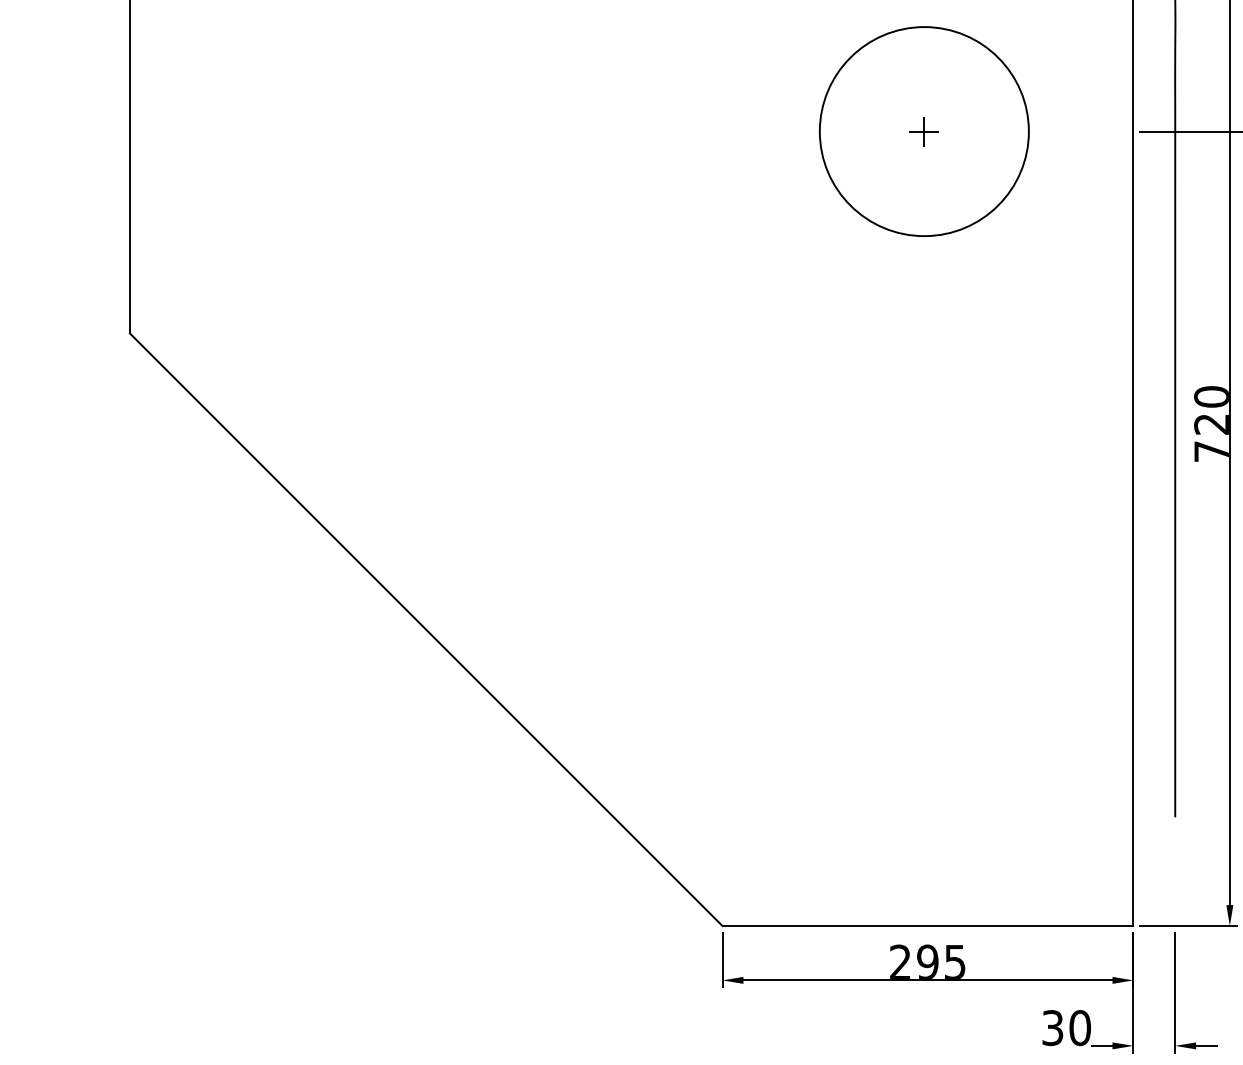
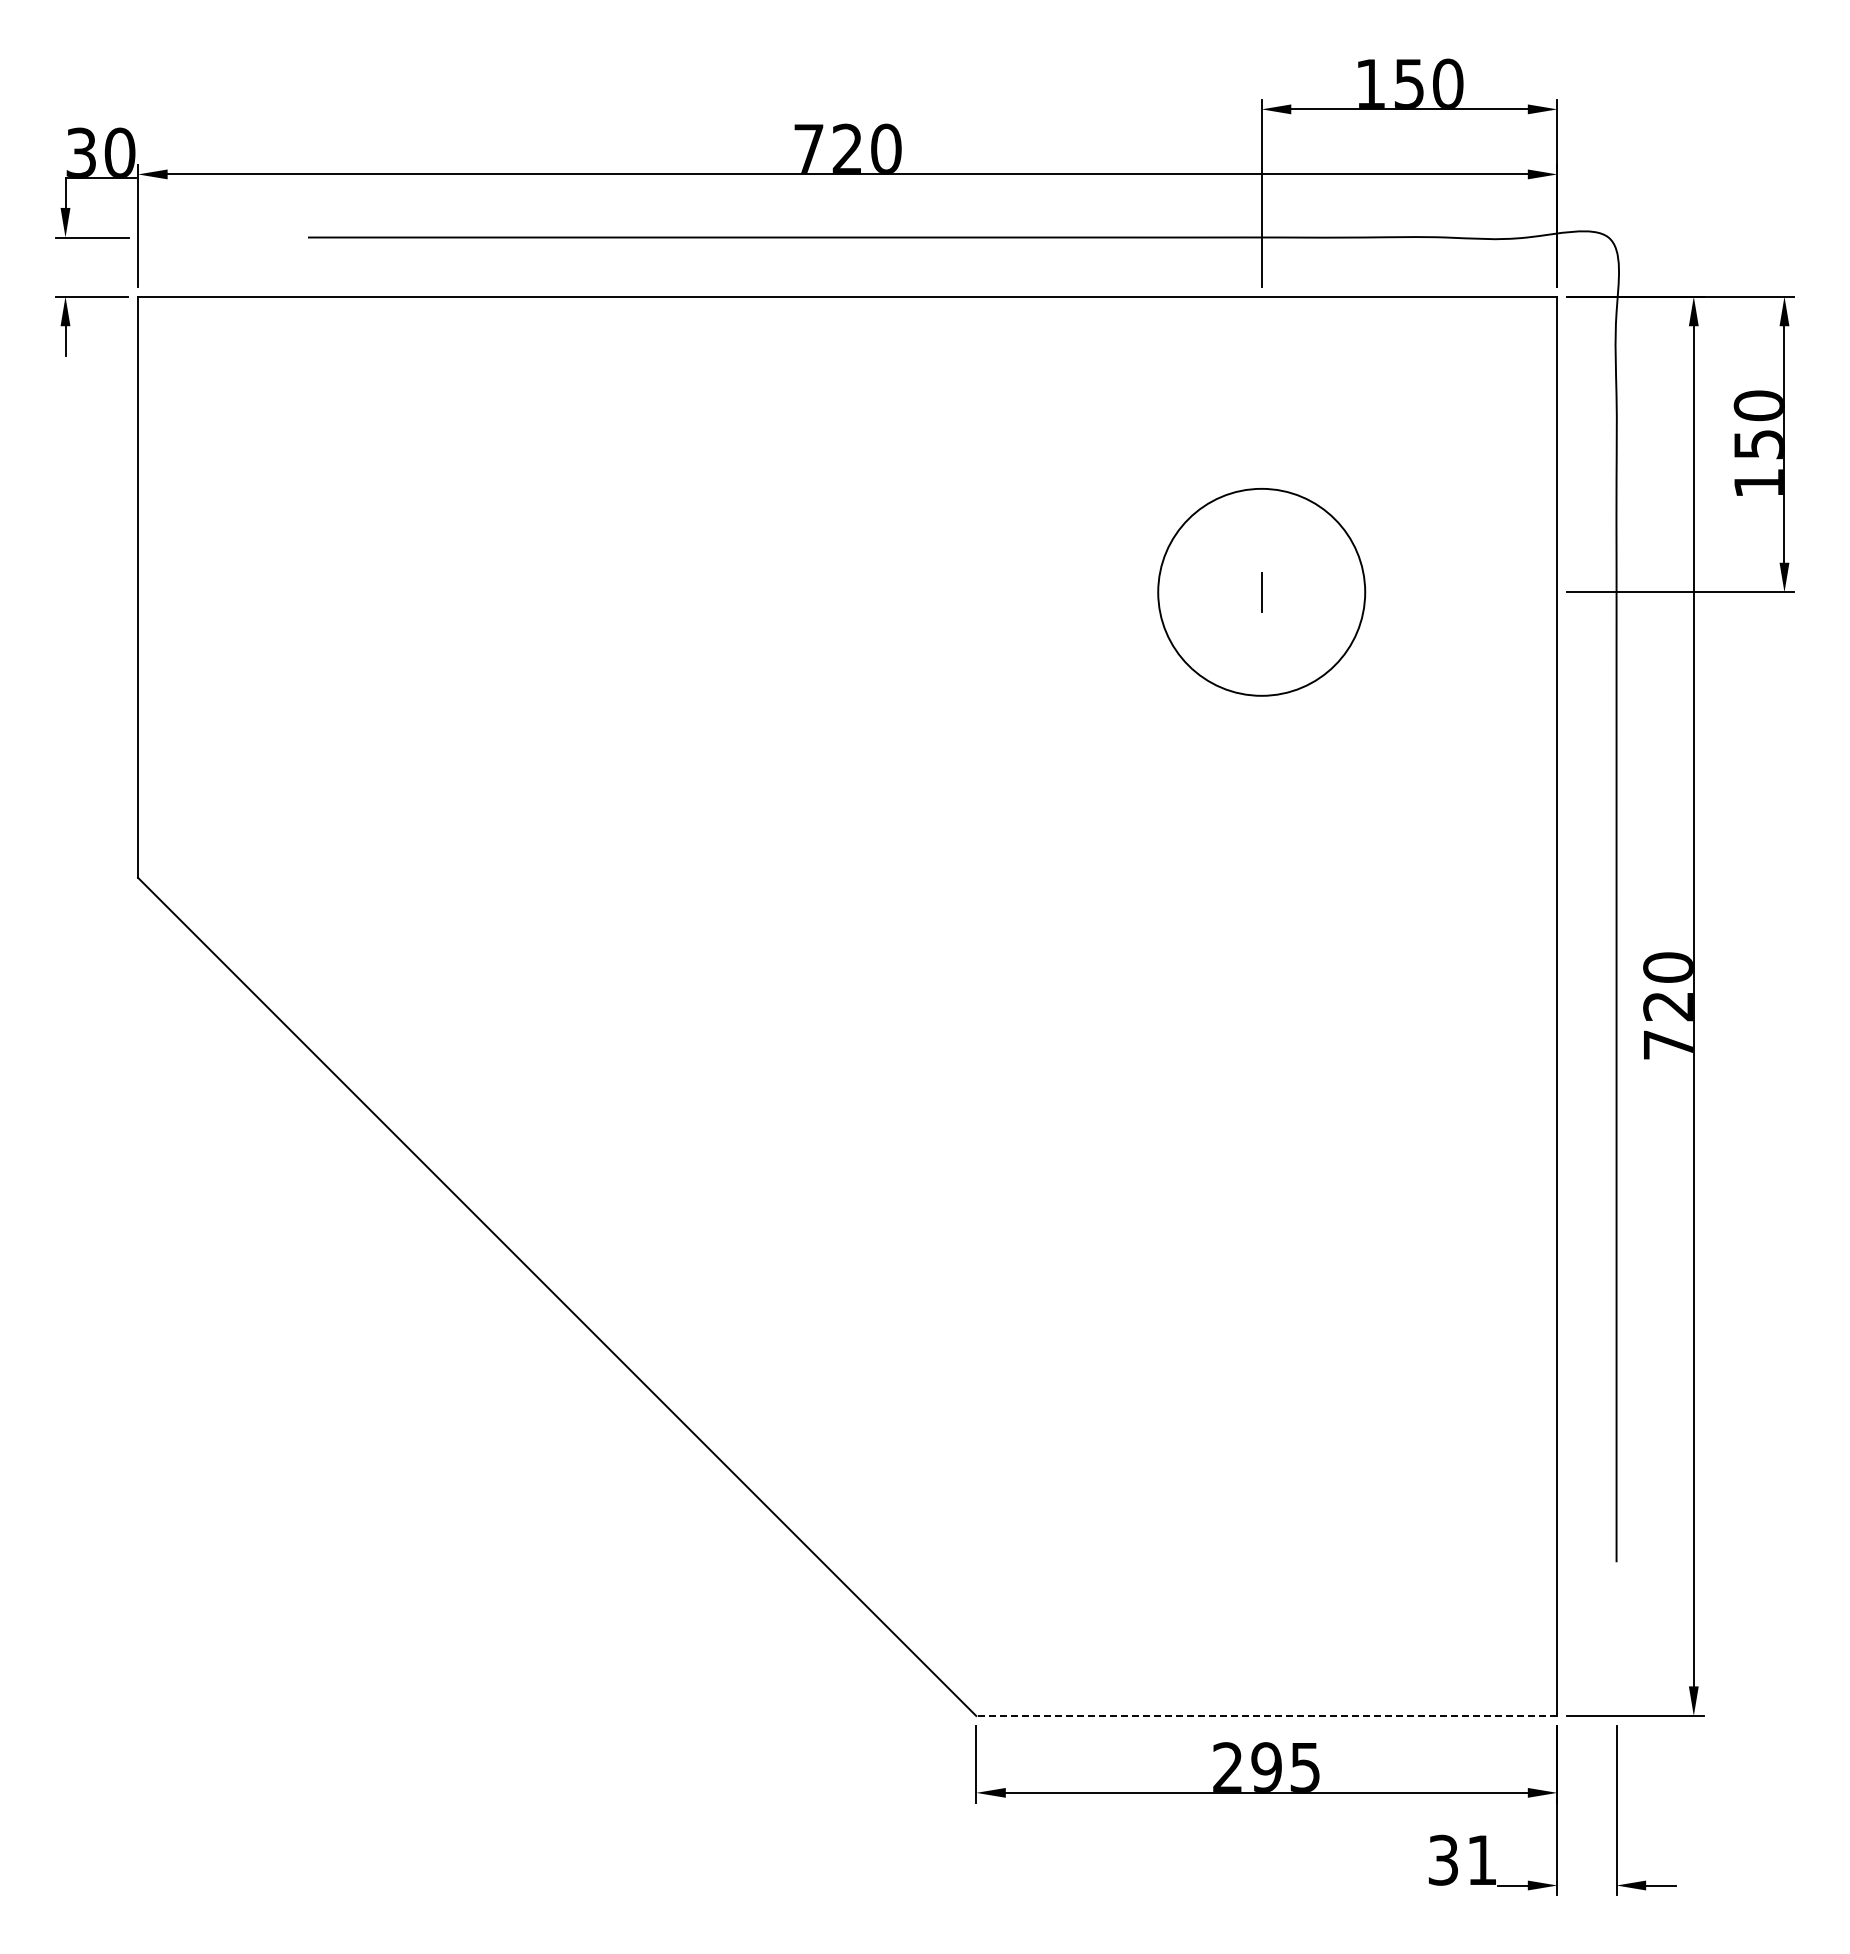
circle: (924, 131) -> (1261, 592), size x0.7
line: (924, 131) -> (1261, 592), removed
line: (927, 925) -> (1266, 1715), solid -> dashed
text: (1080, 1027) -> (1482, 1859), 30 -> 31

